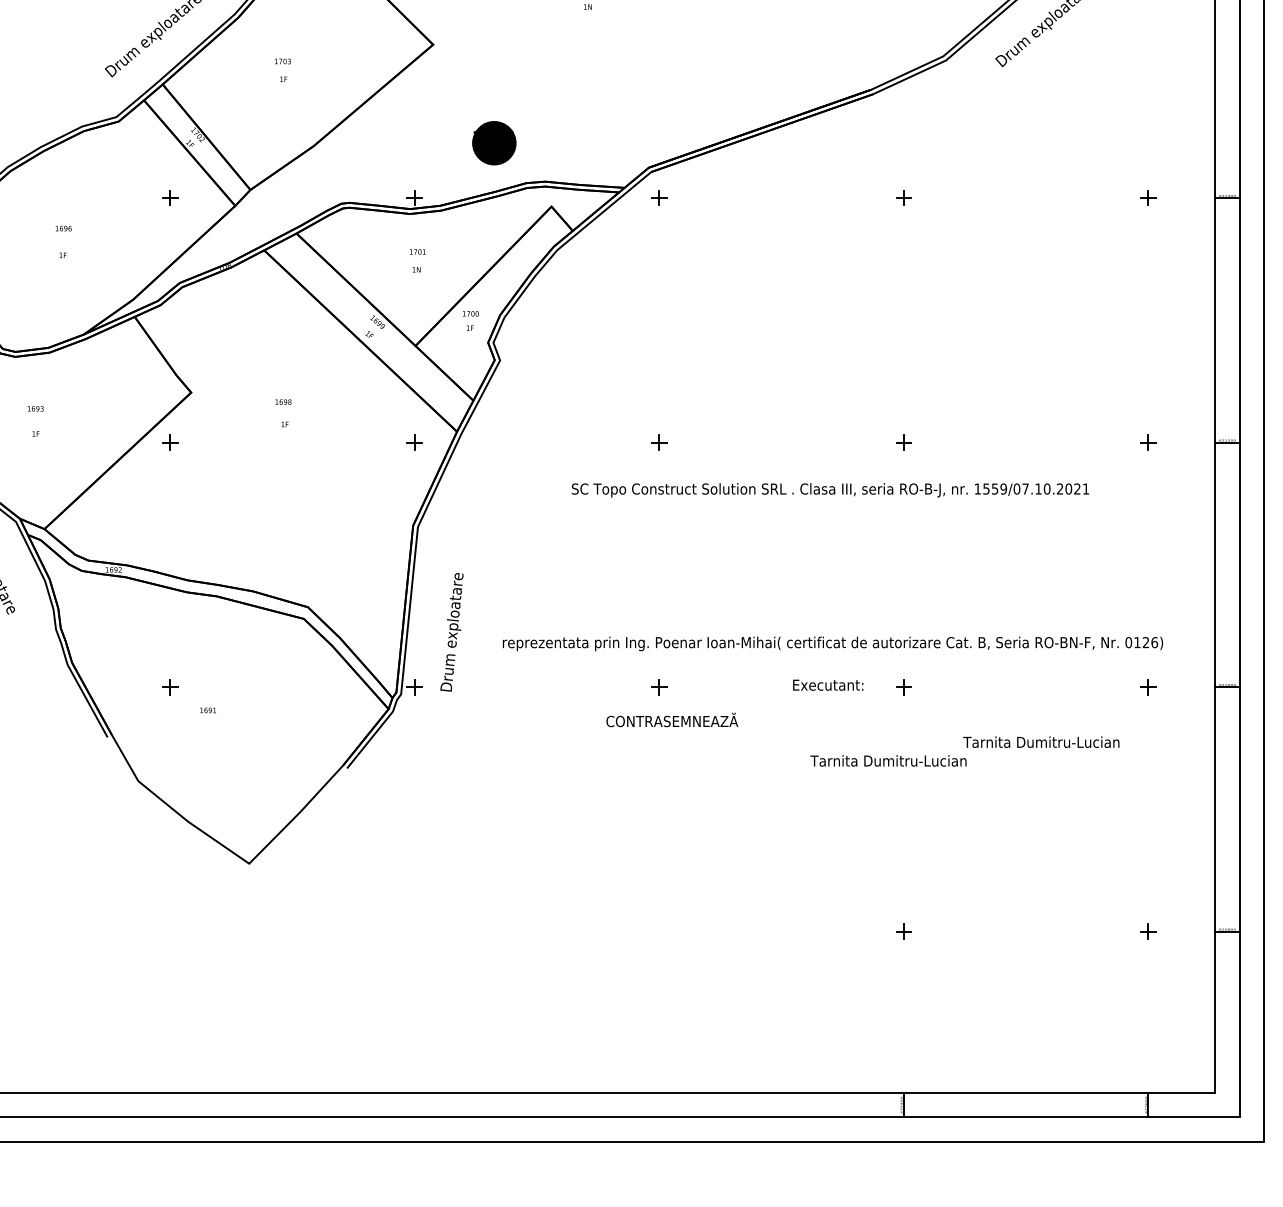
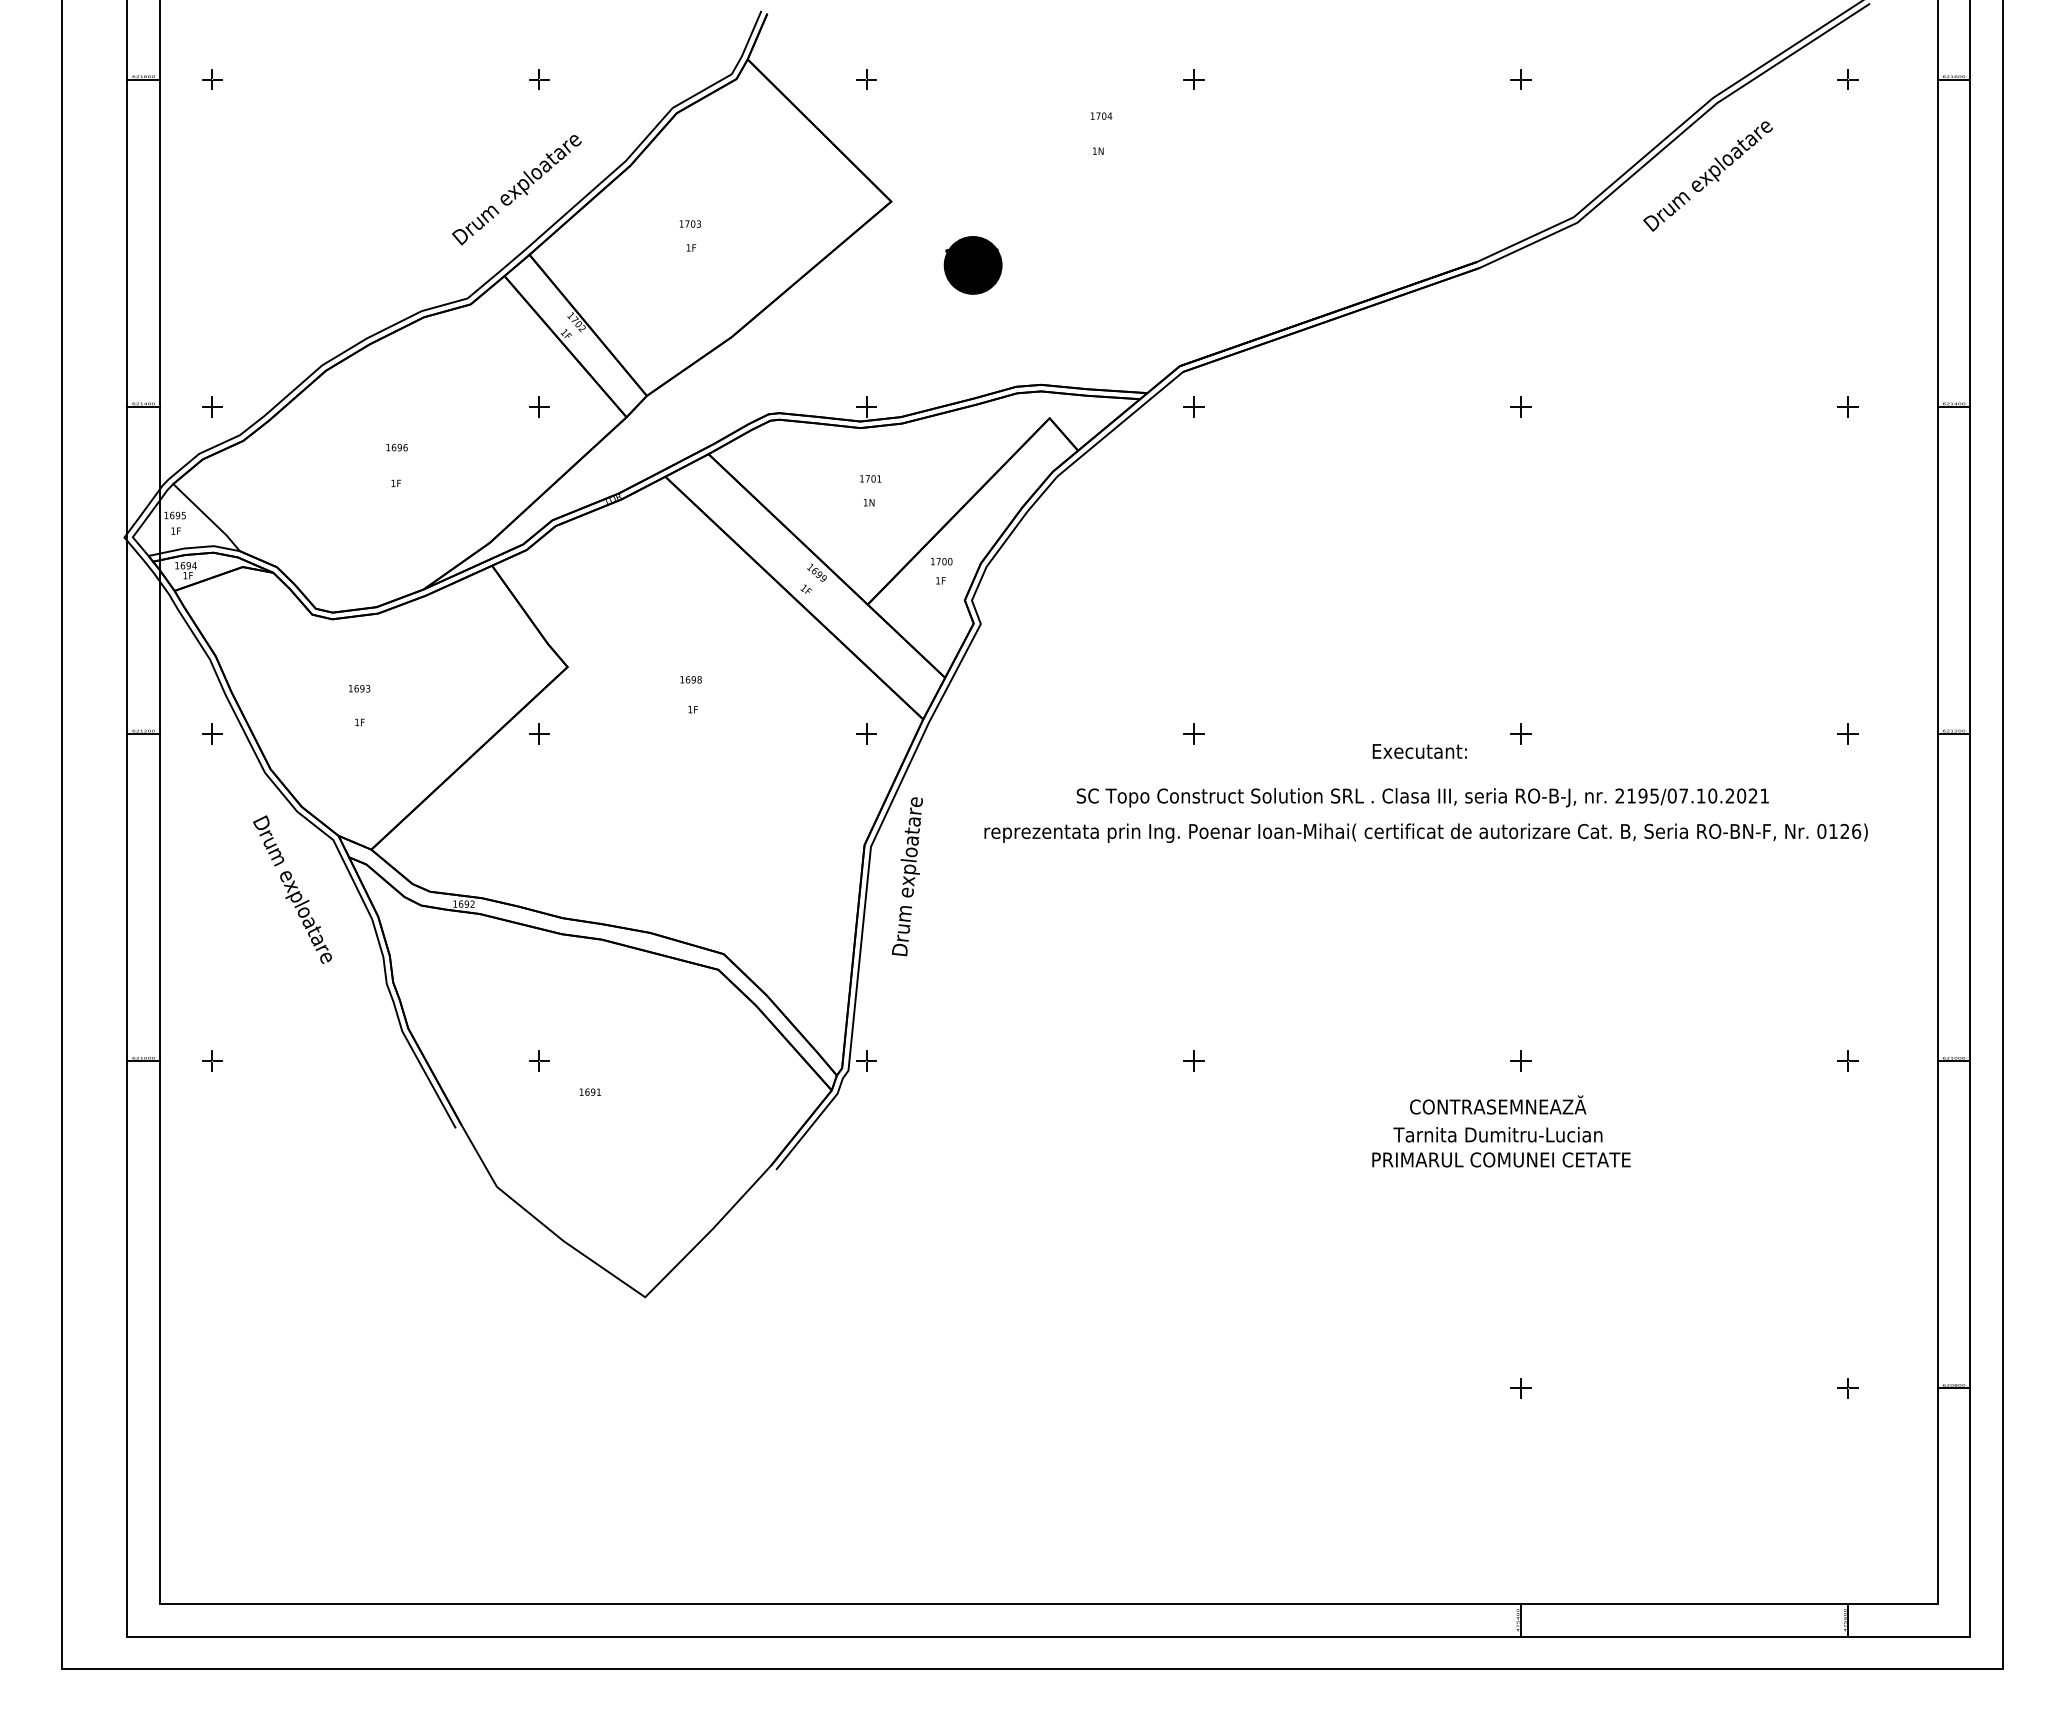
part: (493, 143) -> (972, 265), moved
text: (990, 488) -> (1637, 795), 1559/07.10.2021 -> 2195/07.10.2021
text: (451, 632) -> (906, 876), moved
text: (832, 643) -> (1425, 832), moved
text: (827, 685) -> (1419, 751), moved
text: (672, 719) -> (1498, 1104), moved
text: (1041, 742) -> (1497, 1134), moved
text: (889, 760) -> (1501, 1159), Tarnita Dumitru-Lucian -> PRIMARUL COMUNEI CETATE

